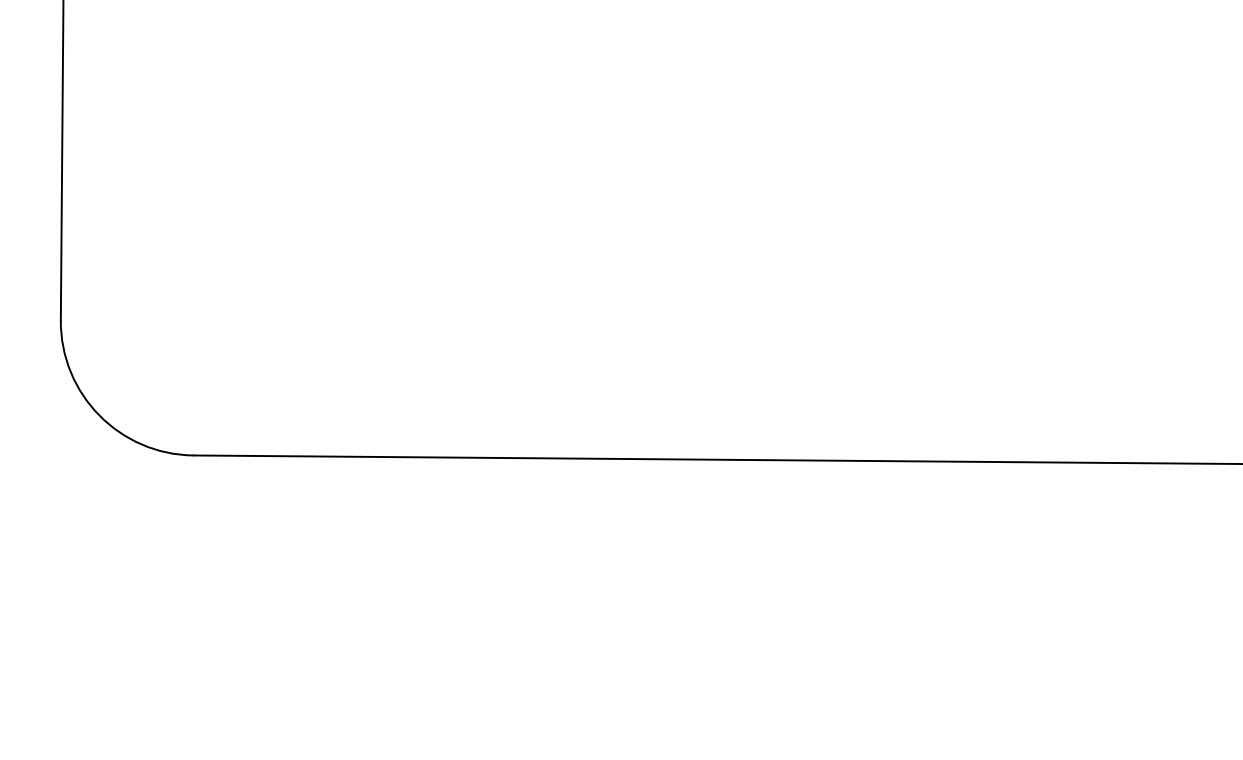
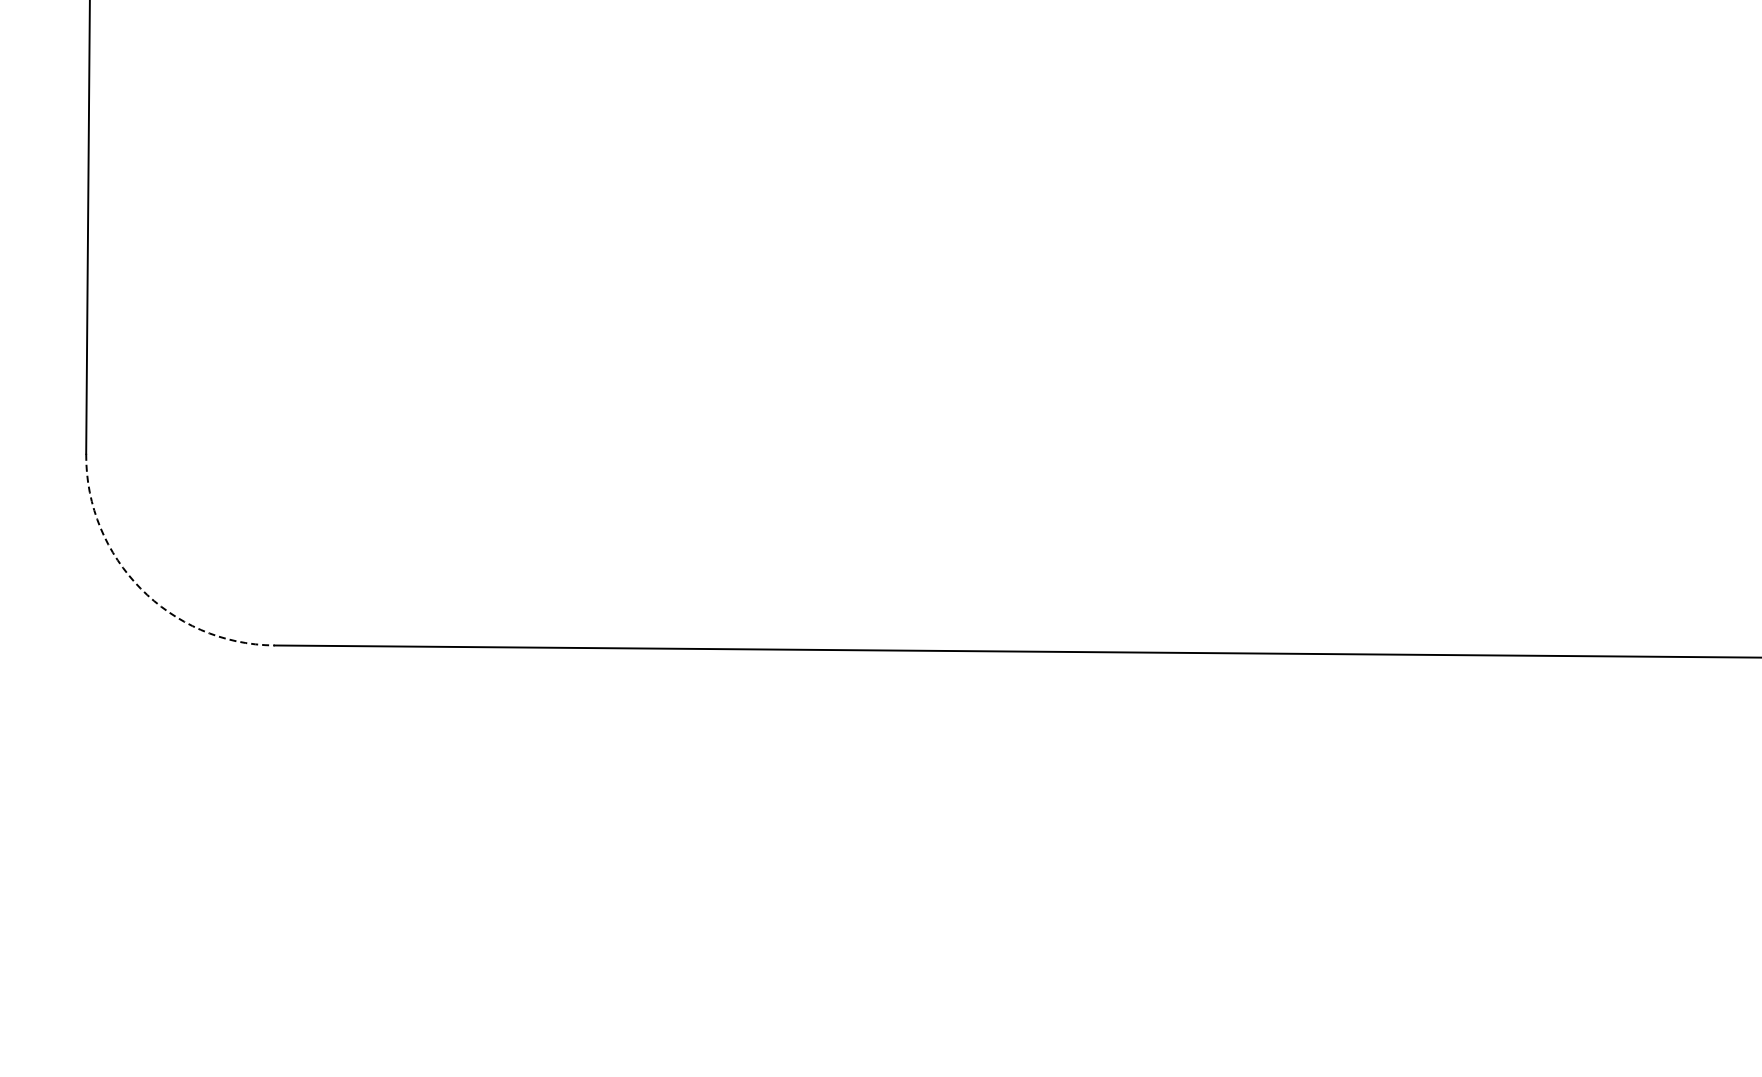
arc: (99, 415) -> (140, 588), solid -> dashed

